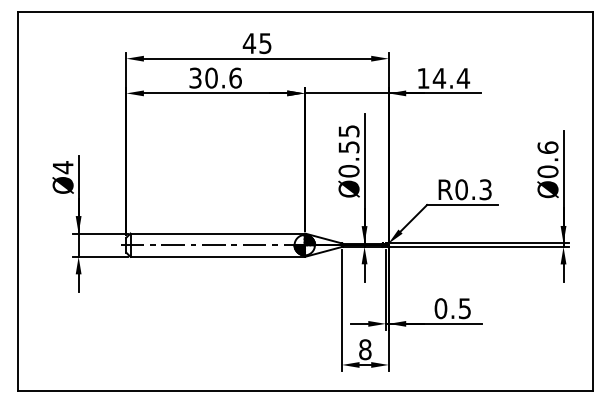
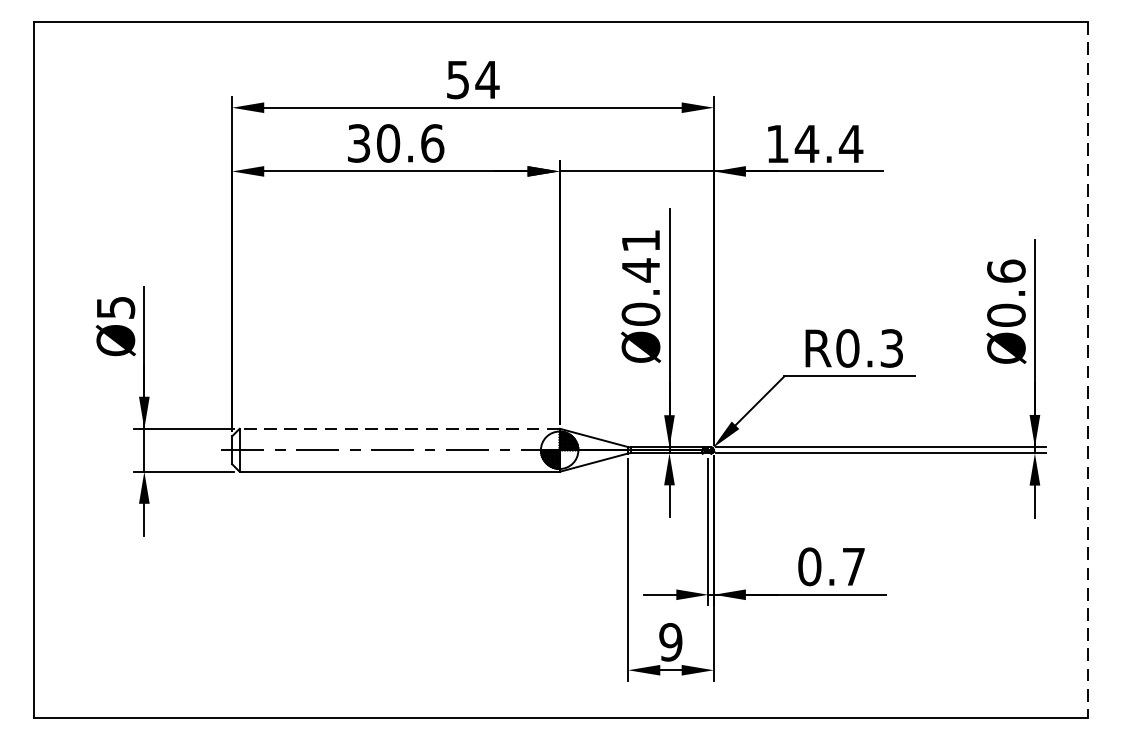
text: (257, 43) -> (472, 79), 45 -> 54
text: (348, 139) -> (639, 256), Ø0.55 -> Ø0.41
text: (63, 167) -> (116, 307), Ø4 -> Ø5
line: (592, 201) -> (1088, 370), solid -> dashed
line: (217, 233) -> (399, 428), solid -> dashed
text: (464, 308) -> (853, 566), 0.5 -> 0.7
text: (365, 349) -> (671, 641), 8 -> 9

